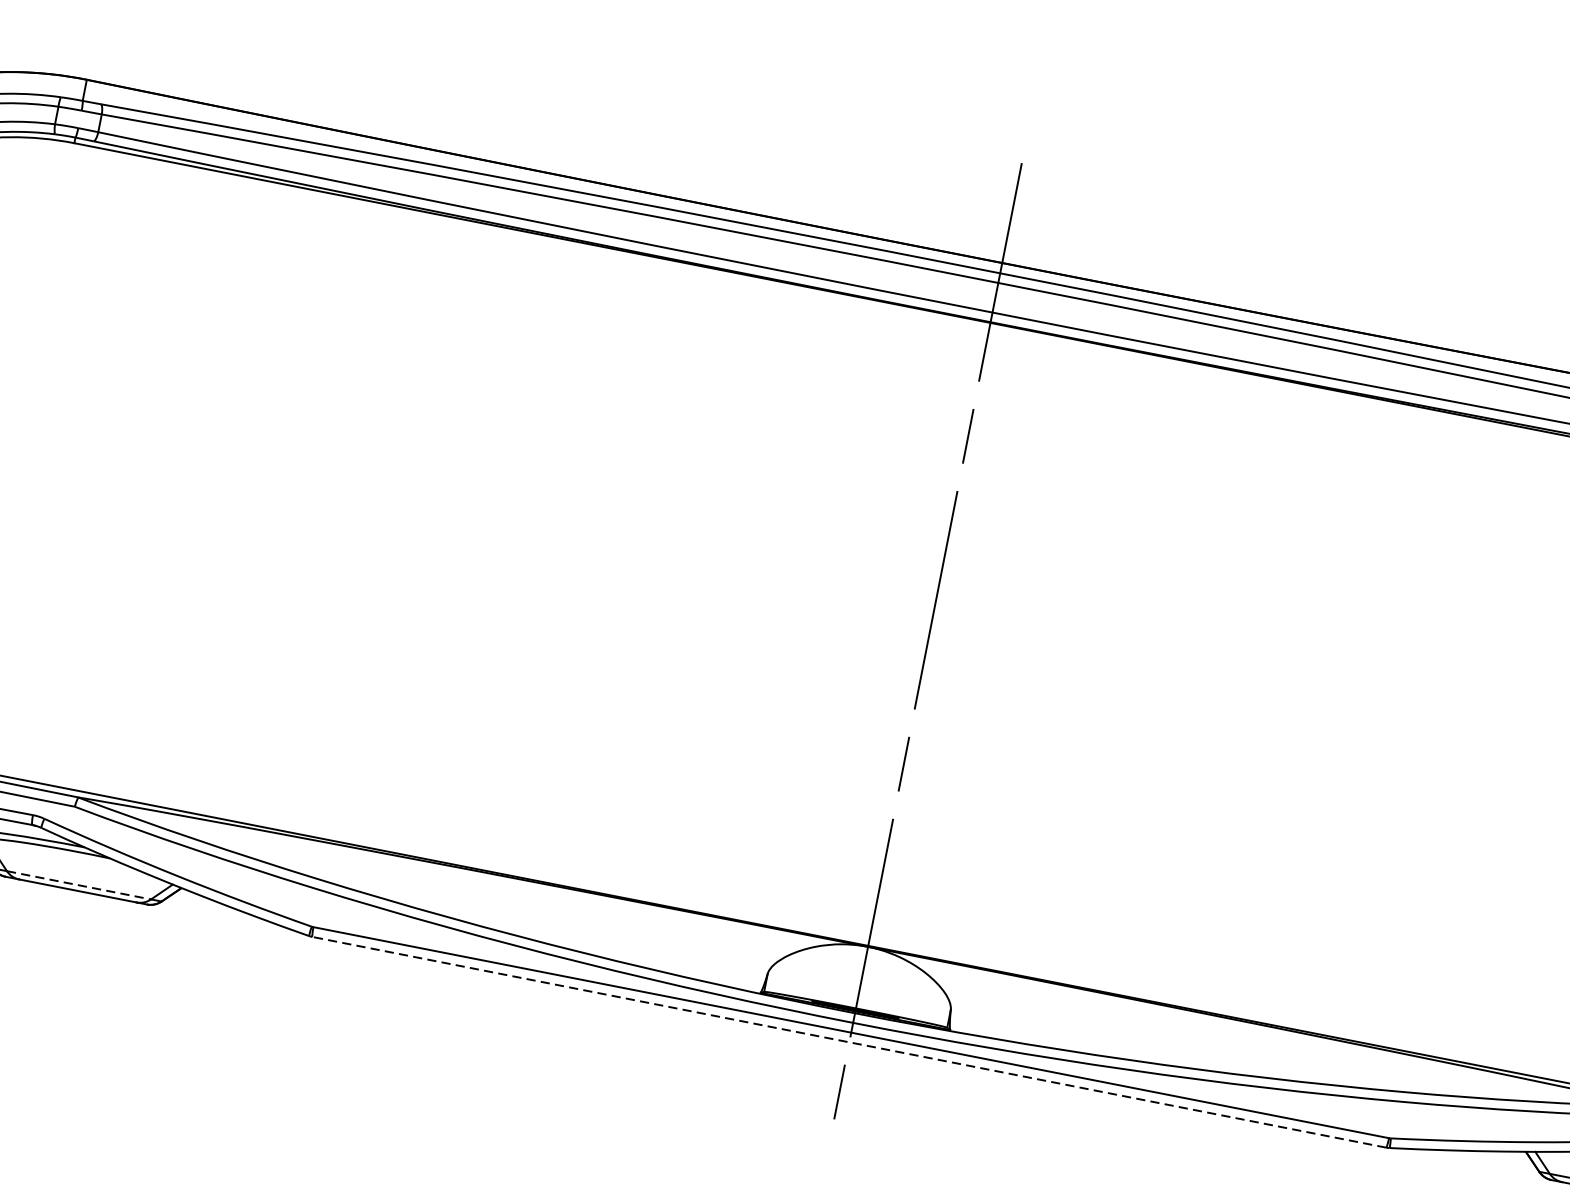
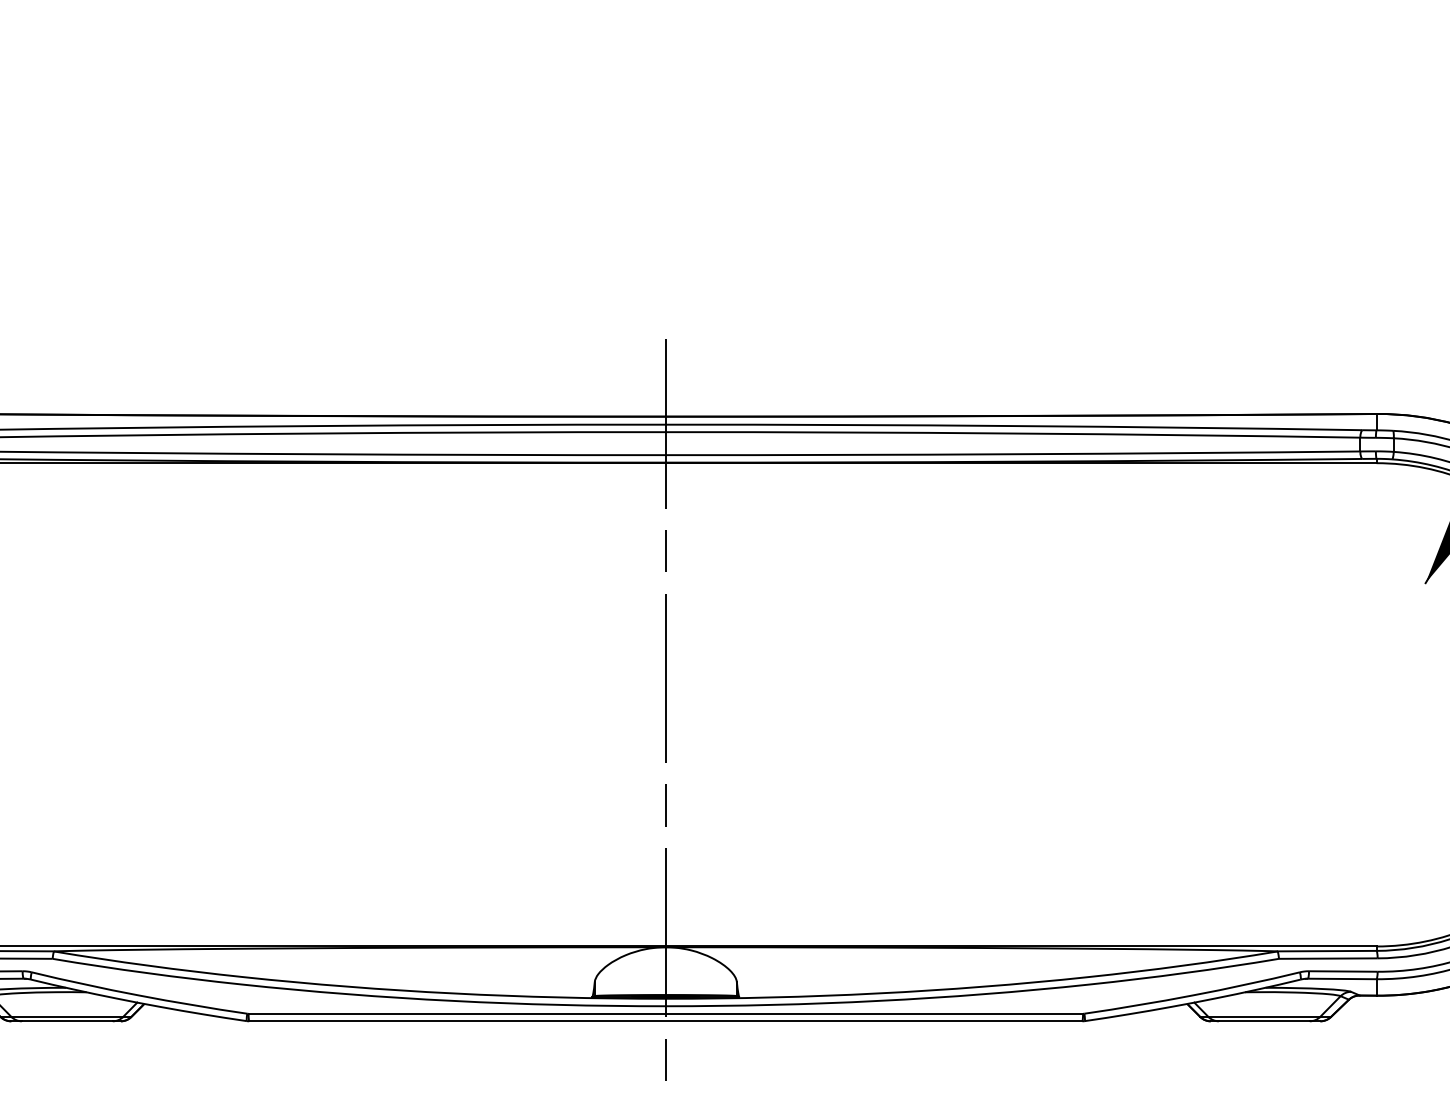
line: (79, 884) -> (67, 1016), dashed -> solid
line: (848, 1042) -> (665, 1021), dashed -> solid

